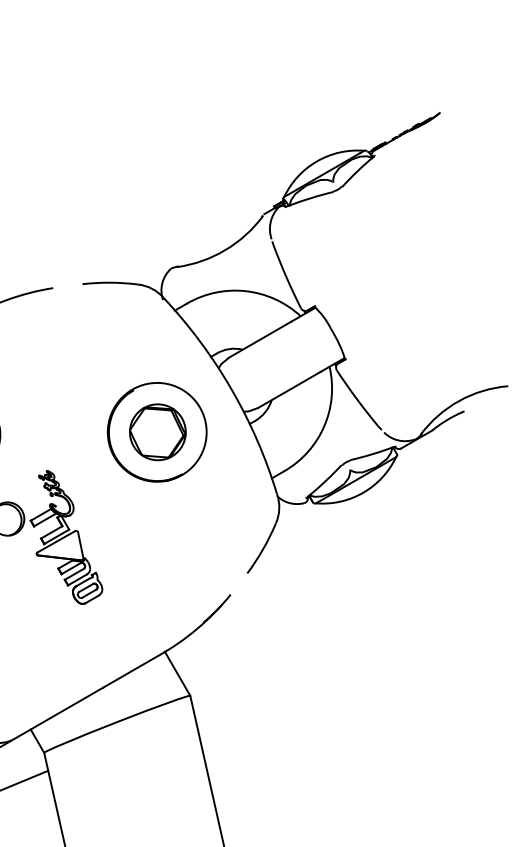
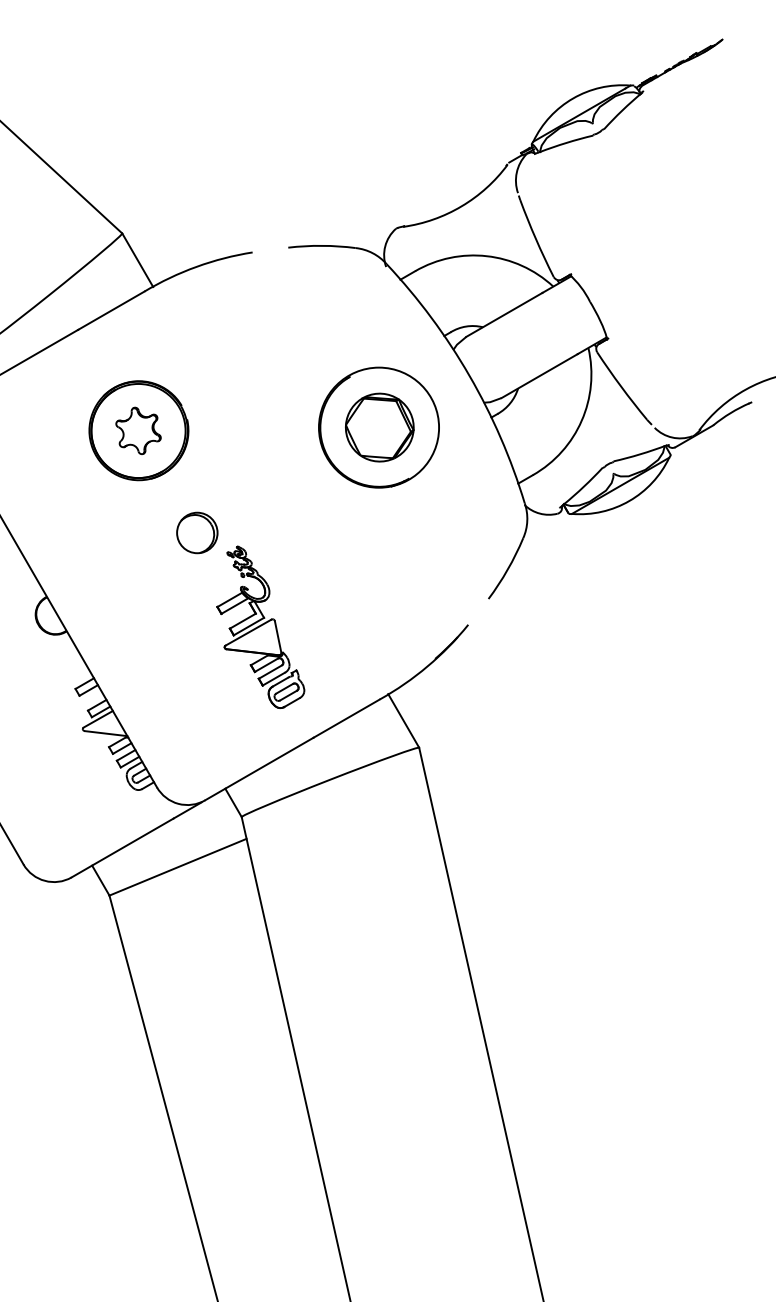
part: (66, 536) -> (260, 626), moved

